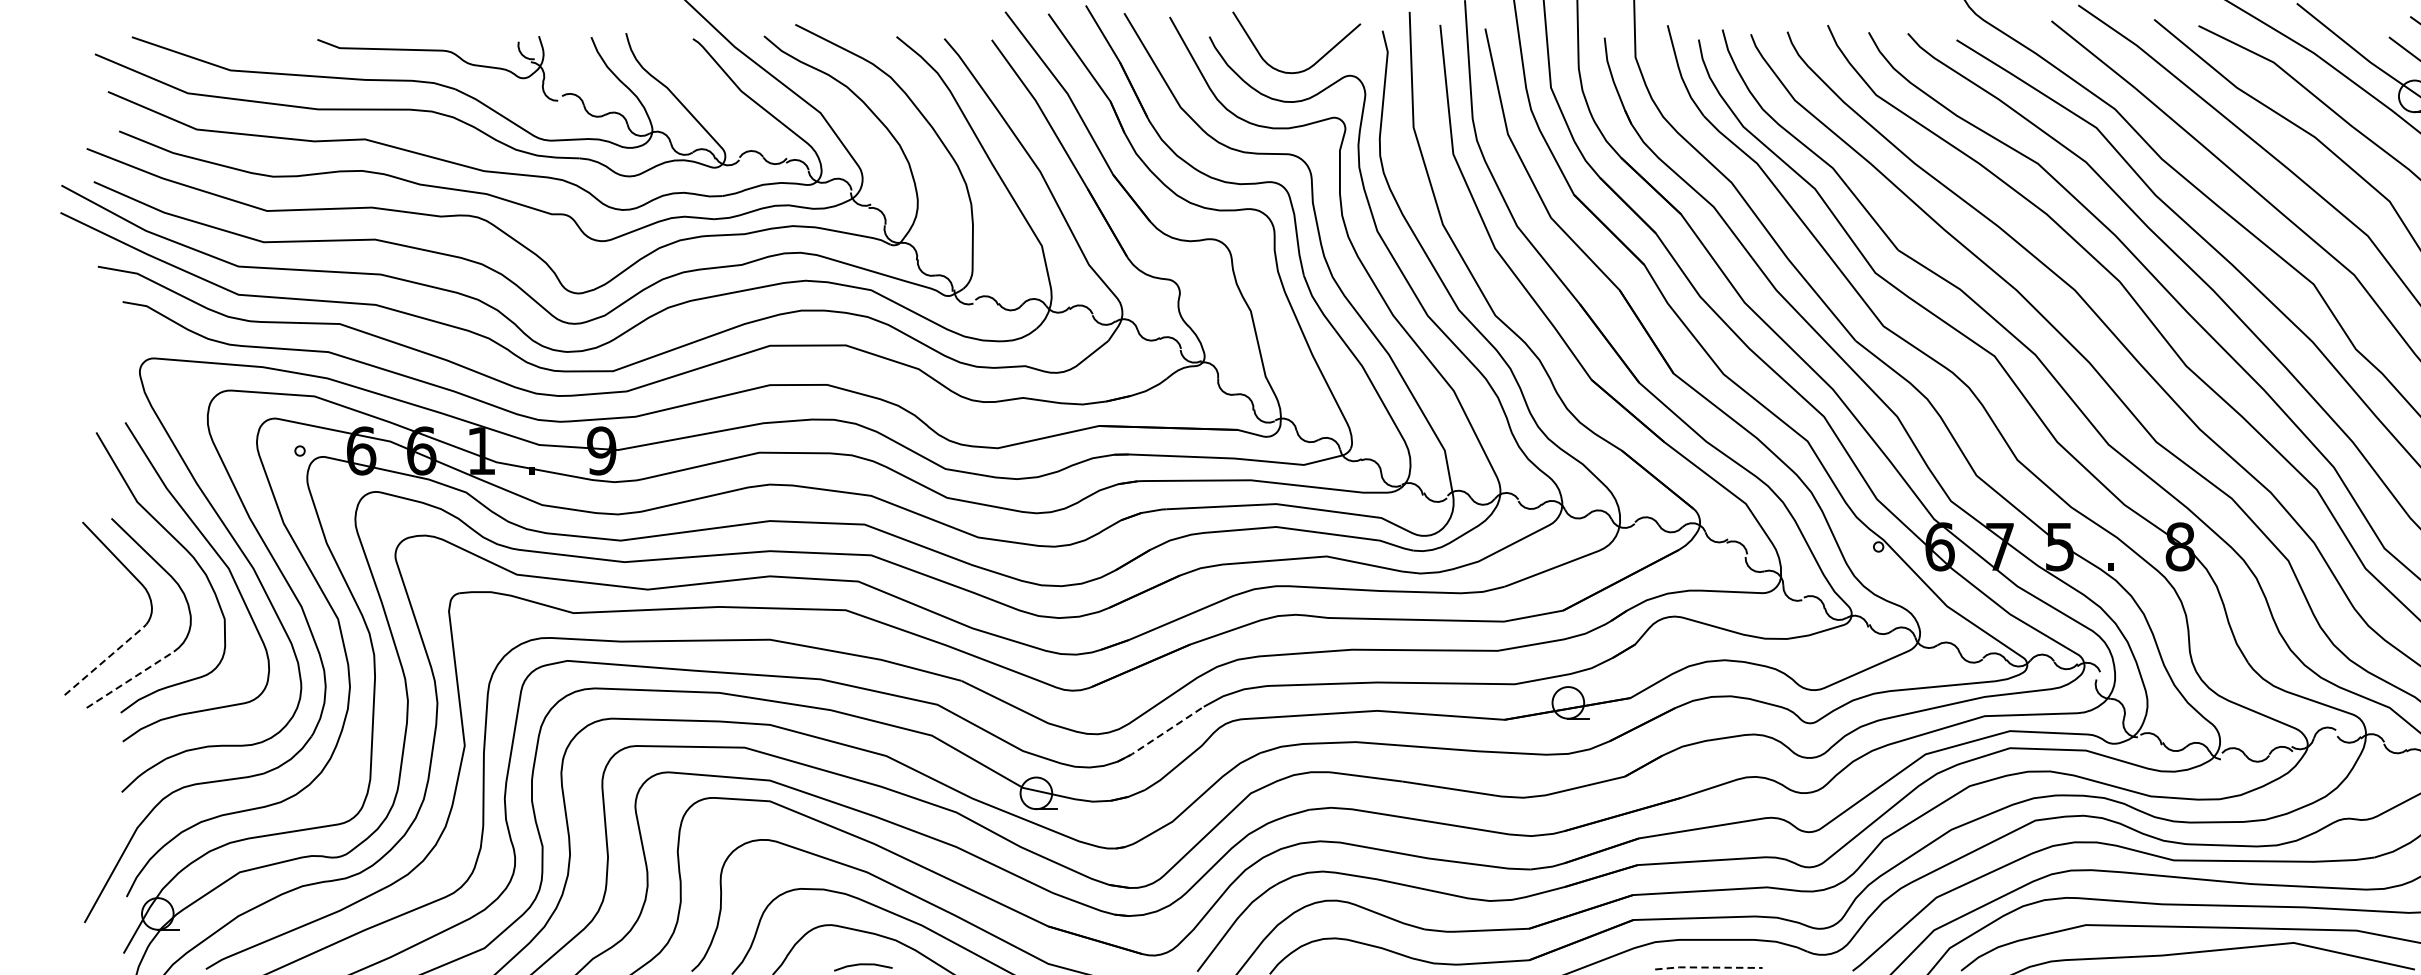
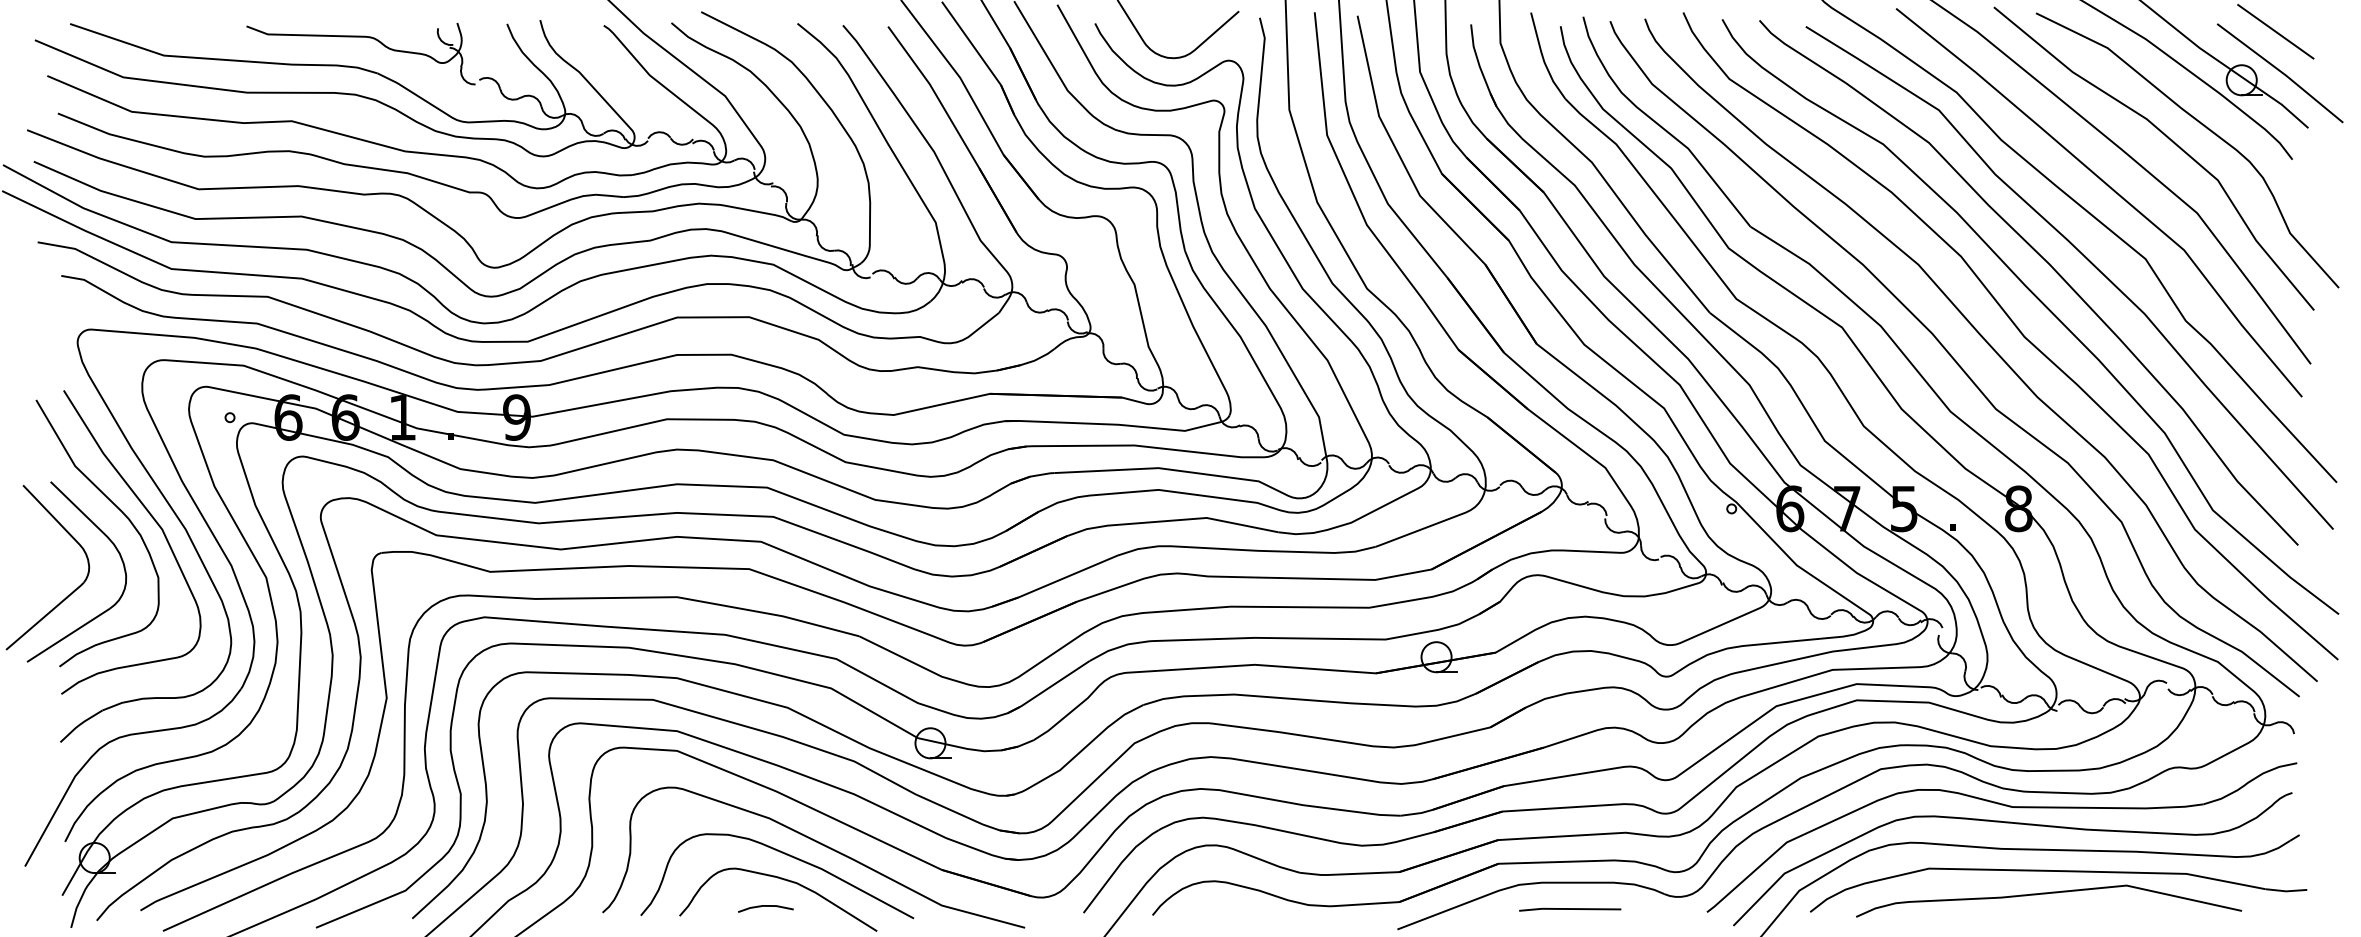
line: (107, 659) -> (46, 615), dashed -> solid
line: (130, 680) -> (68, 635), dashed -> solid
line: (1160, 735) -> (1048, 688), dashed -> solid
line: (1708, 968) -> (1569, 909), dashed -> solid

